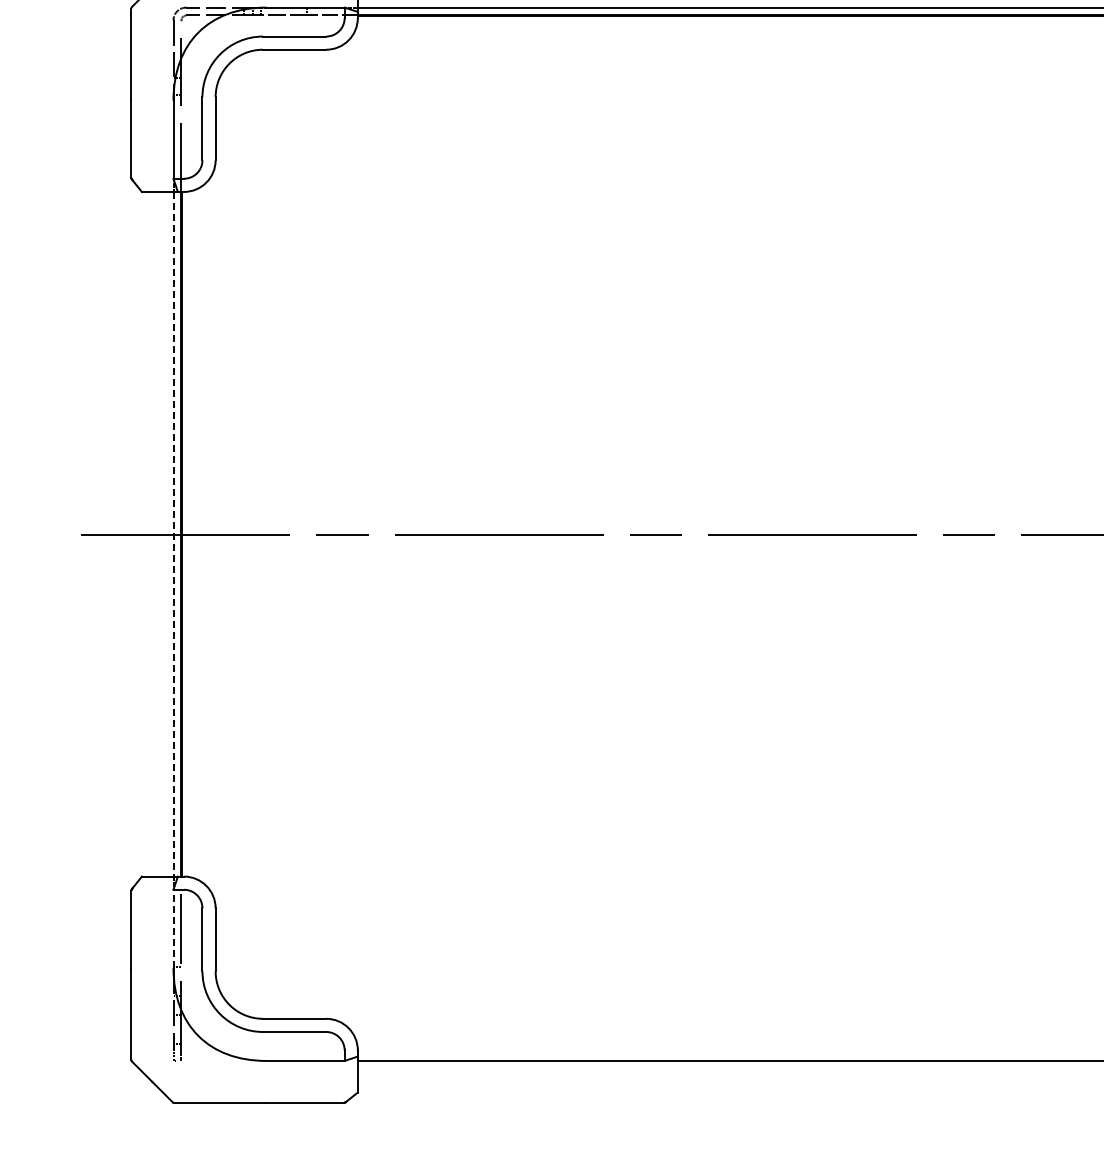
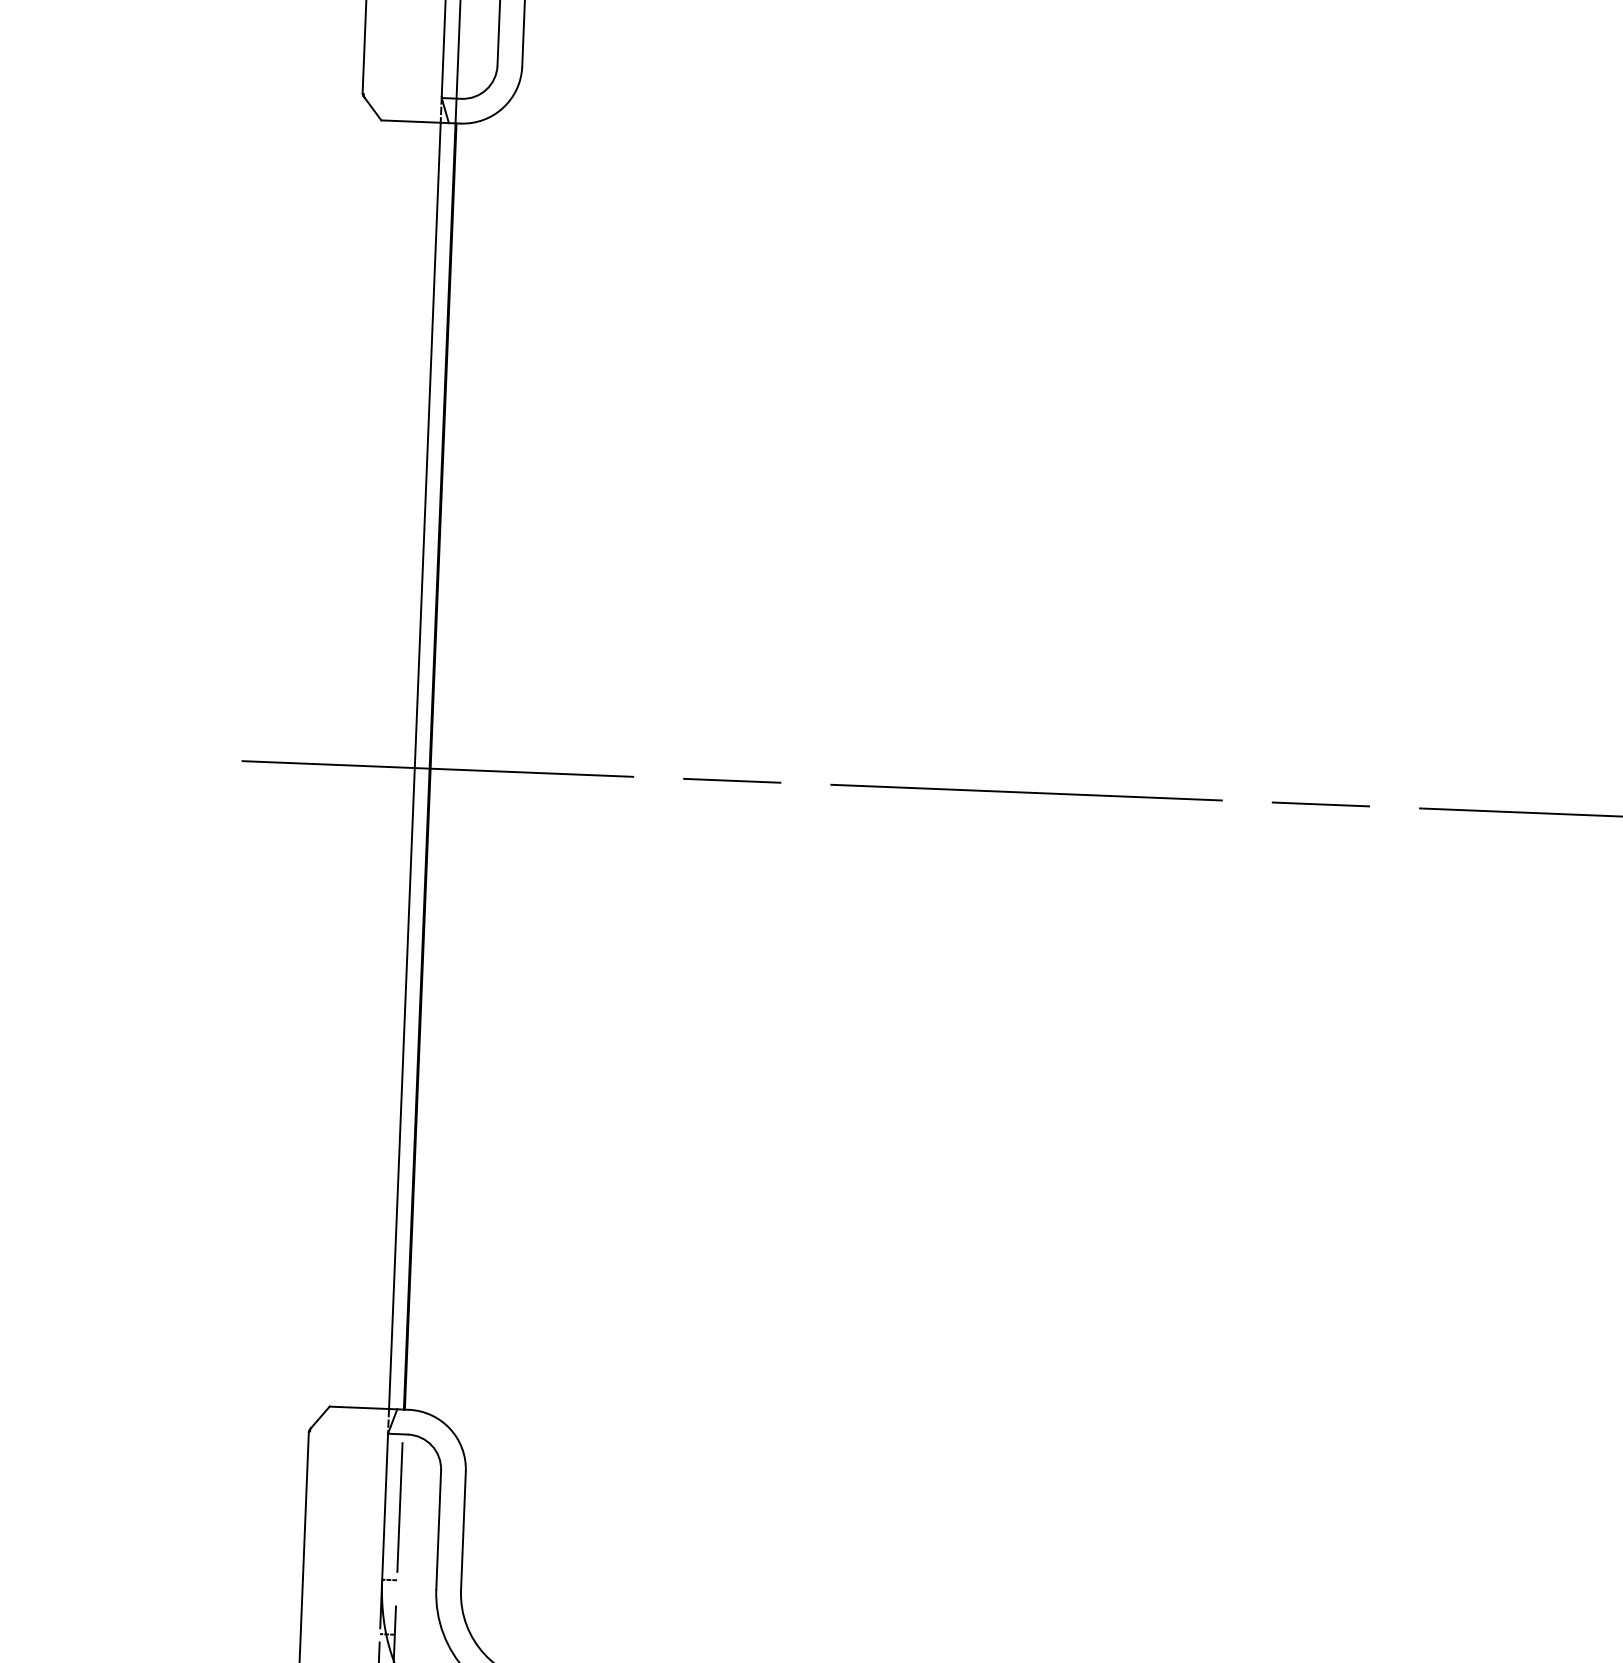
line: (173, 534) -> (414, 766), dashed -> solid
line: (173, 929) -> (385, 1508), dashed -> solid

